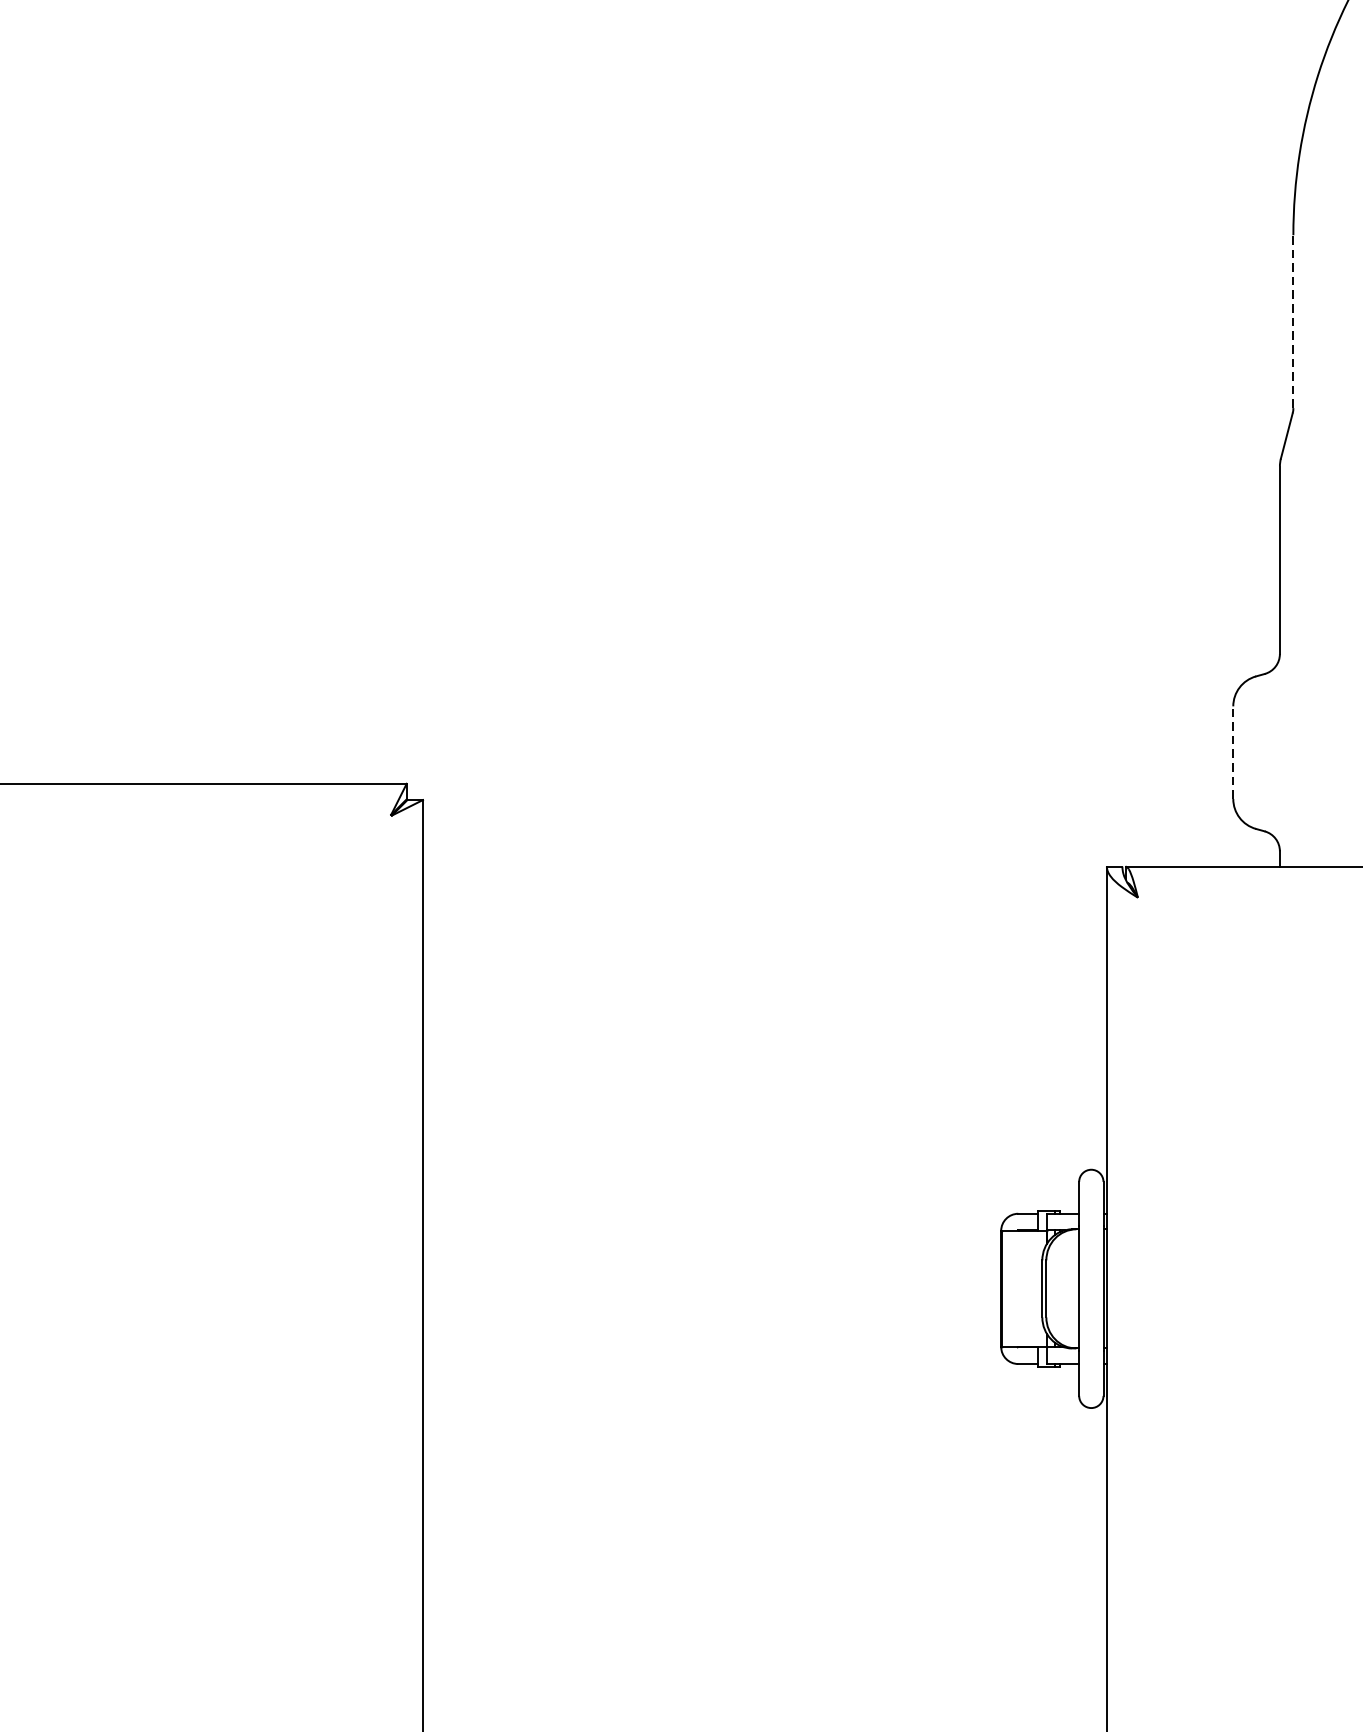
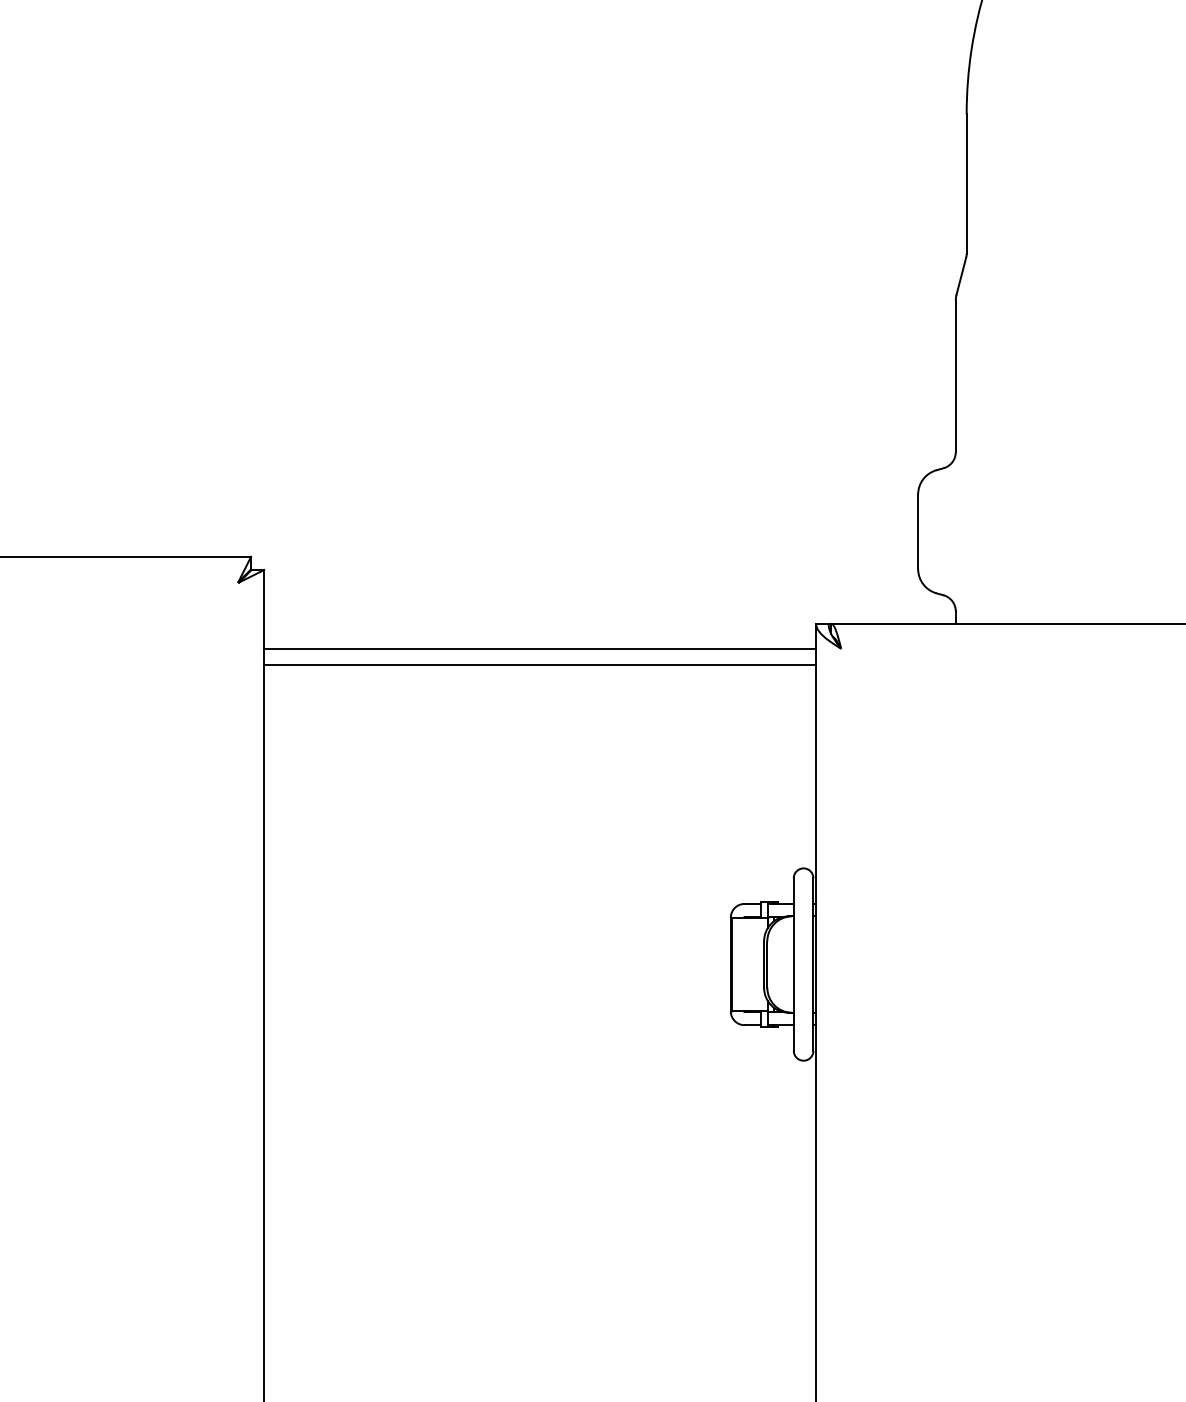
line: (1293, 321) -> (966, 183), dashed -> solid
line: (1233, 752) -> (918, 531), dashed -> solid
line: (765, 897) -> (540, 648), added
line: (765, 918) -> (540, 665), added

